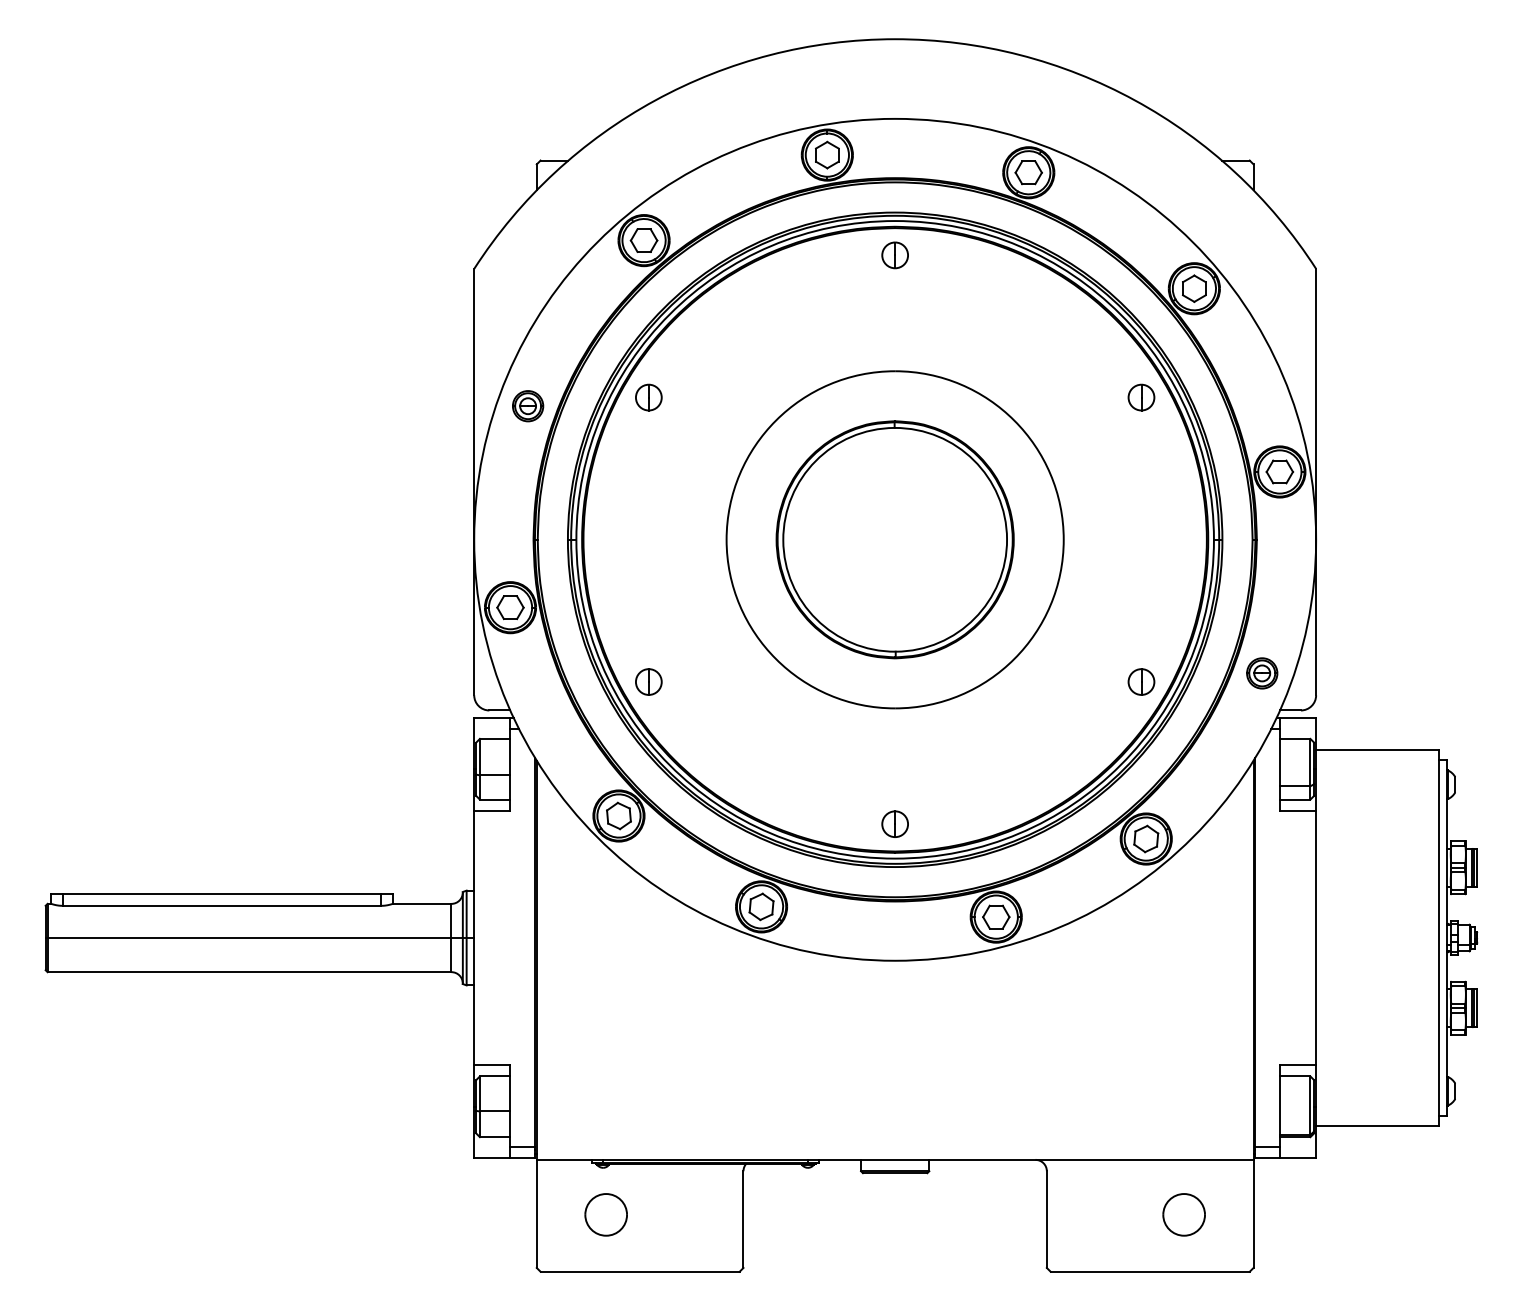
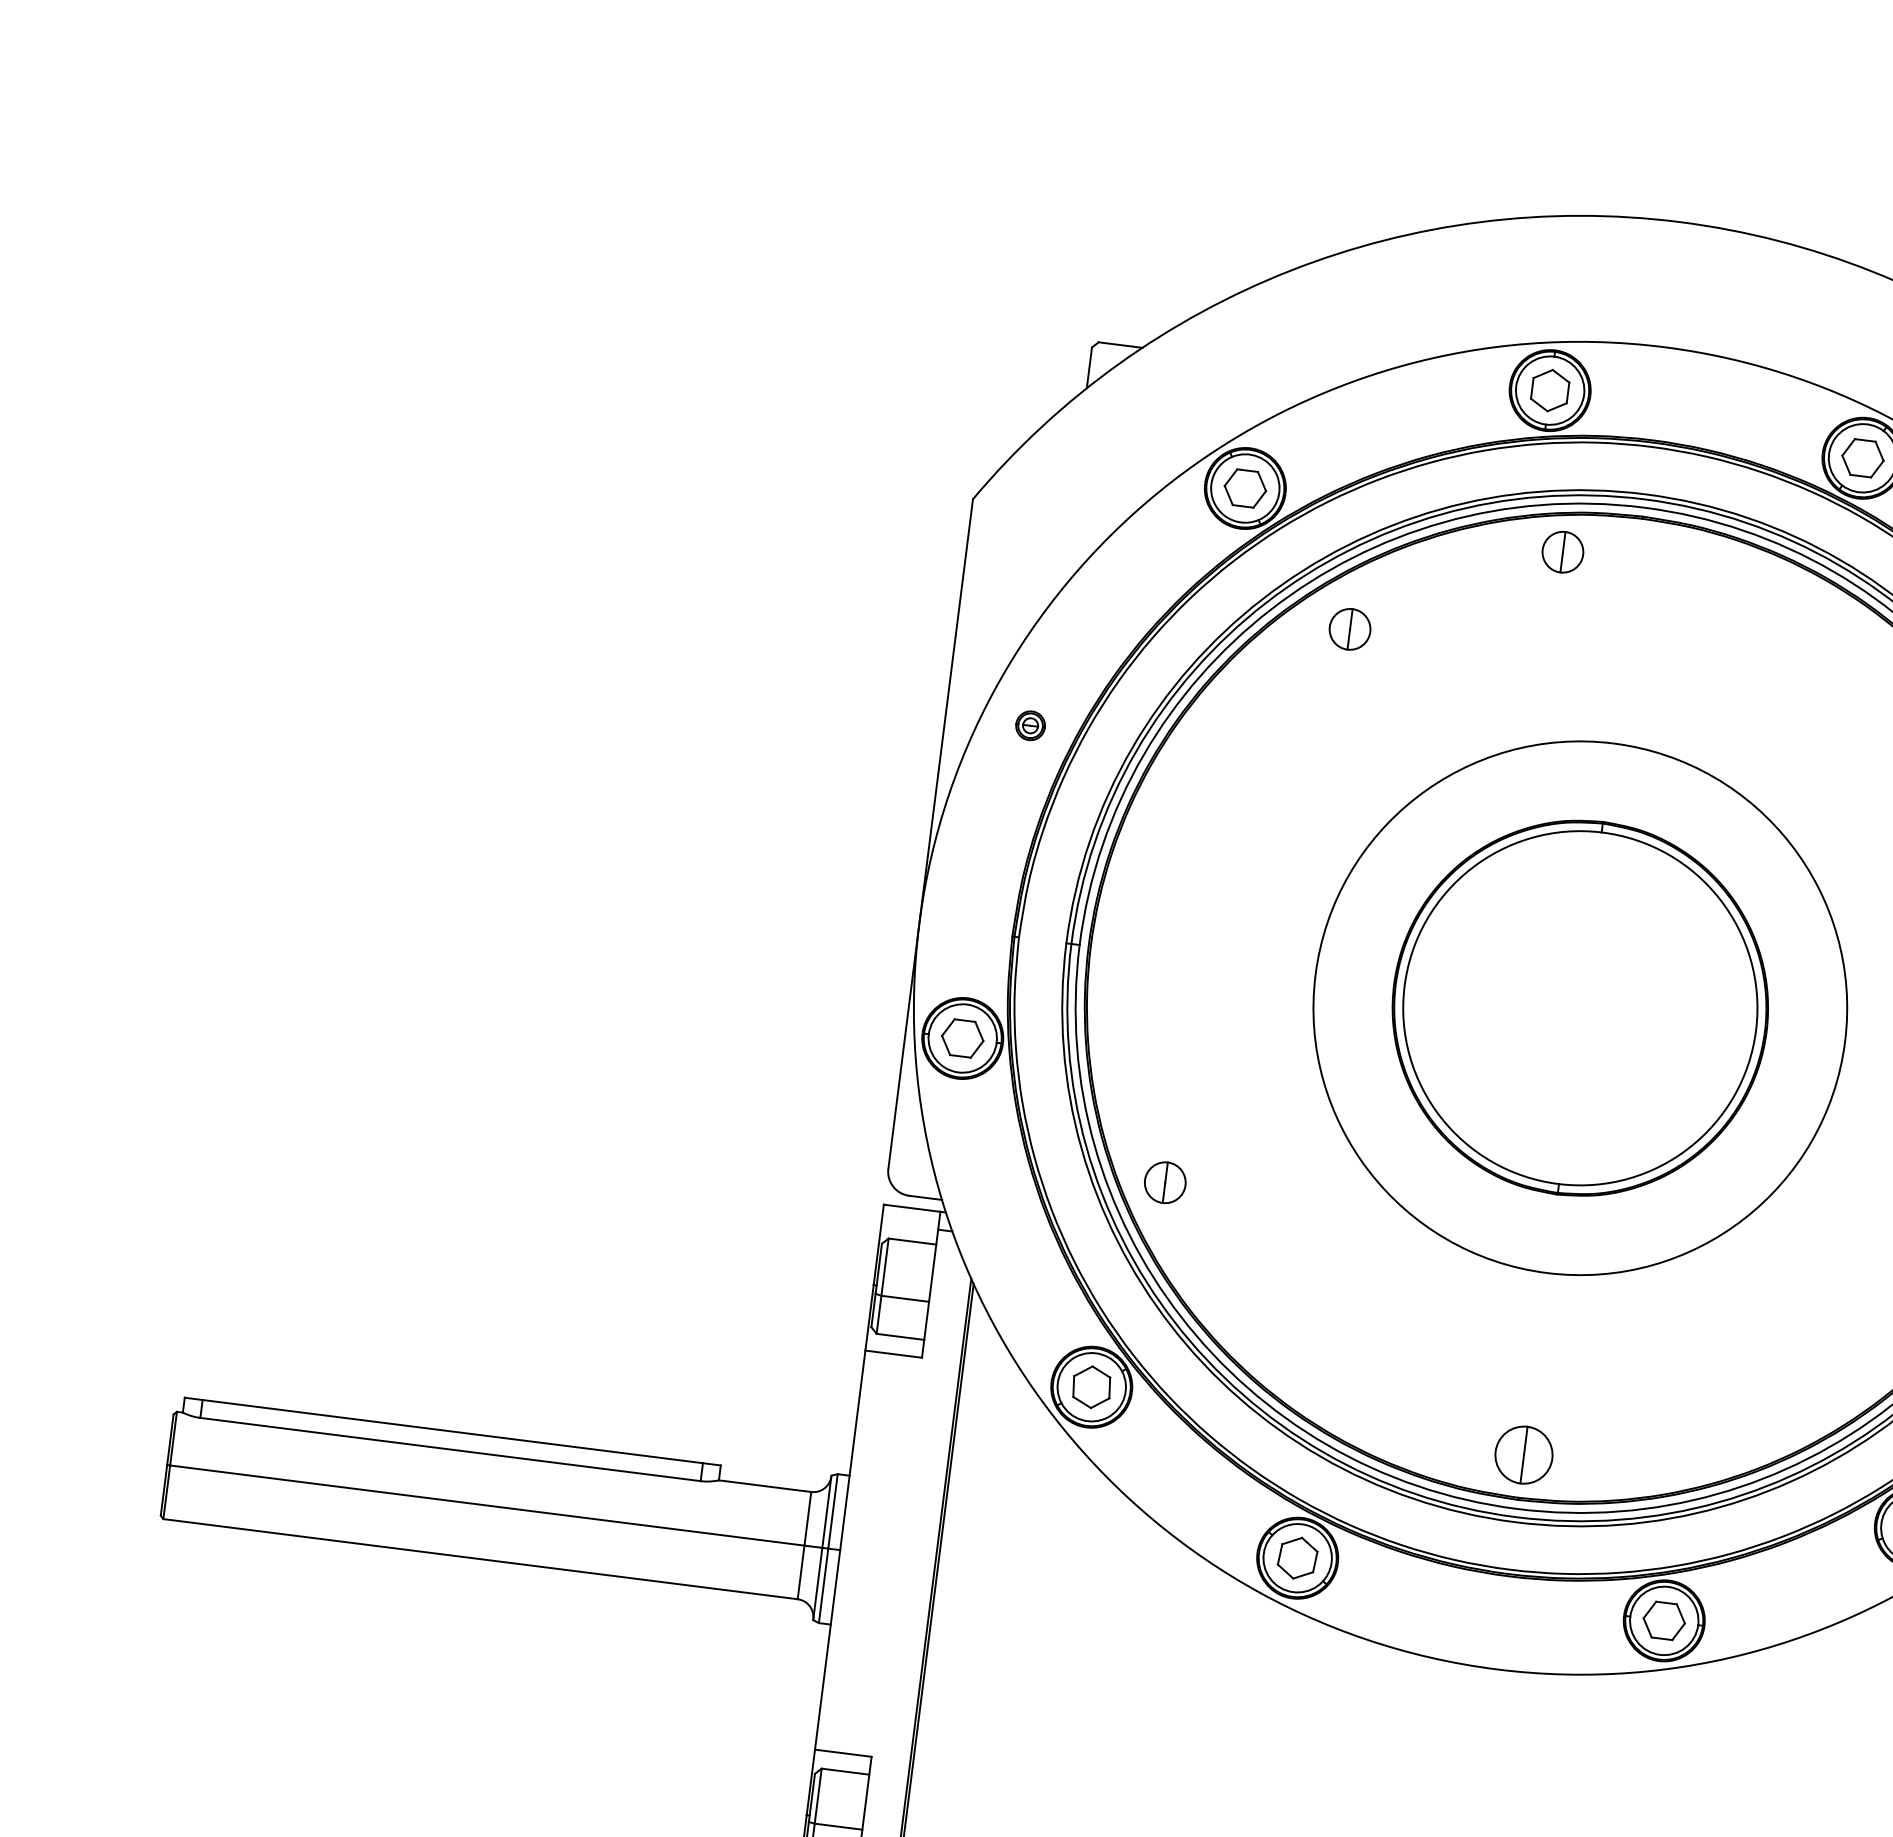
part: (894, 255) -> (1561, 552), moved
part: (648, 397) -> (1349, 629), moved
part: (528, 406) -> (1030, 726), size x0.6
part: (894, 823) -> (1522, 1453), size x1.4

